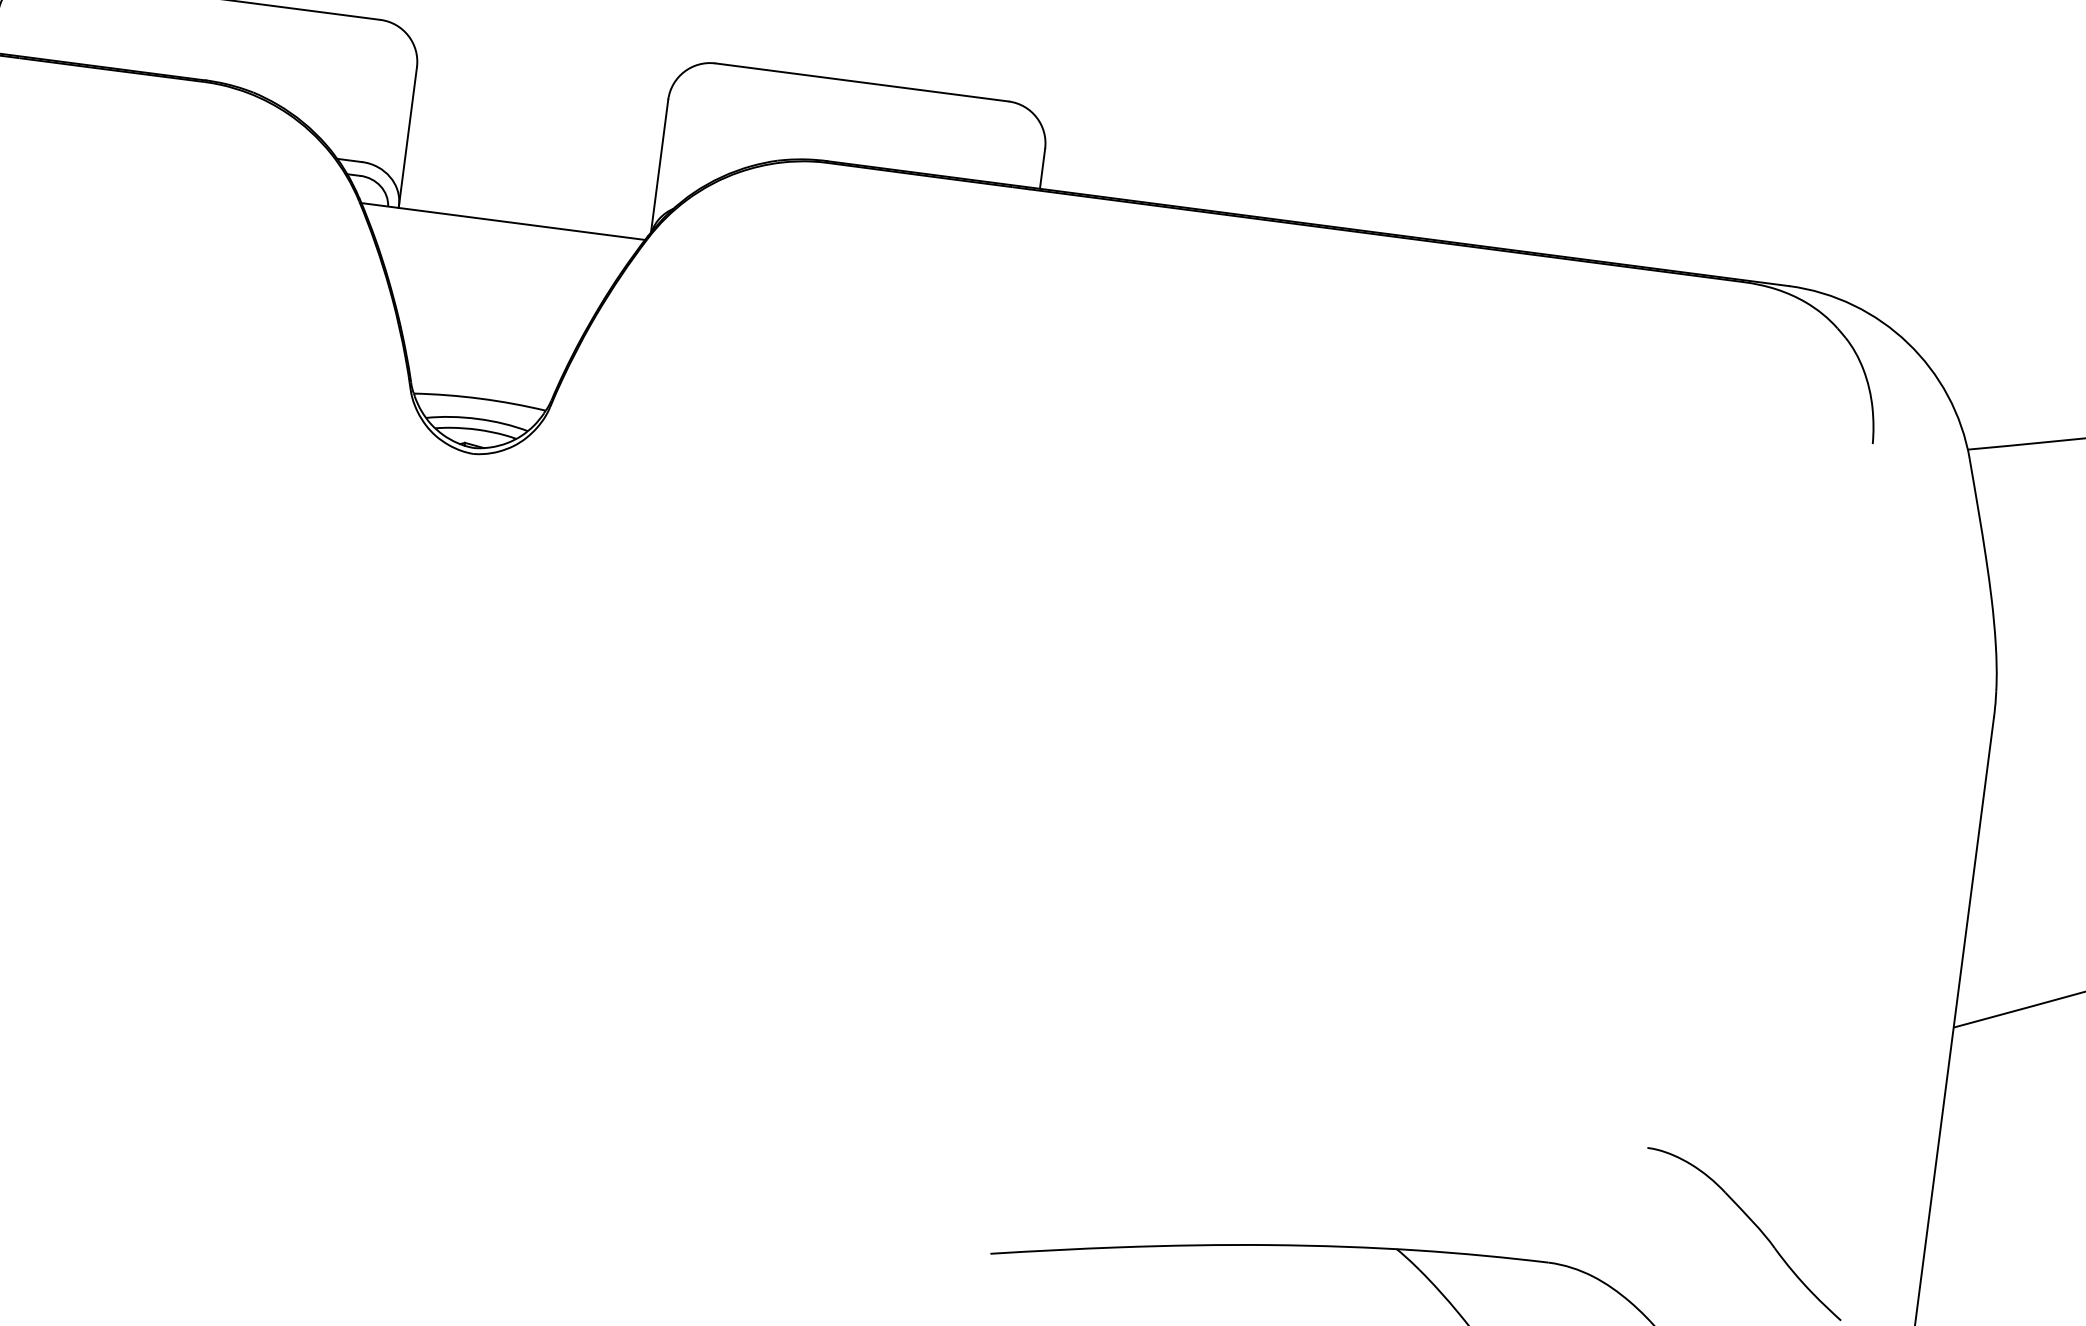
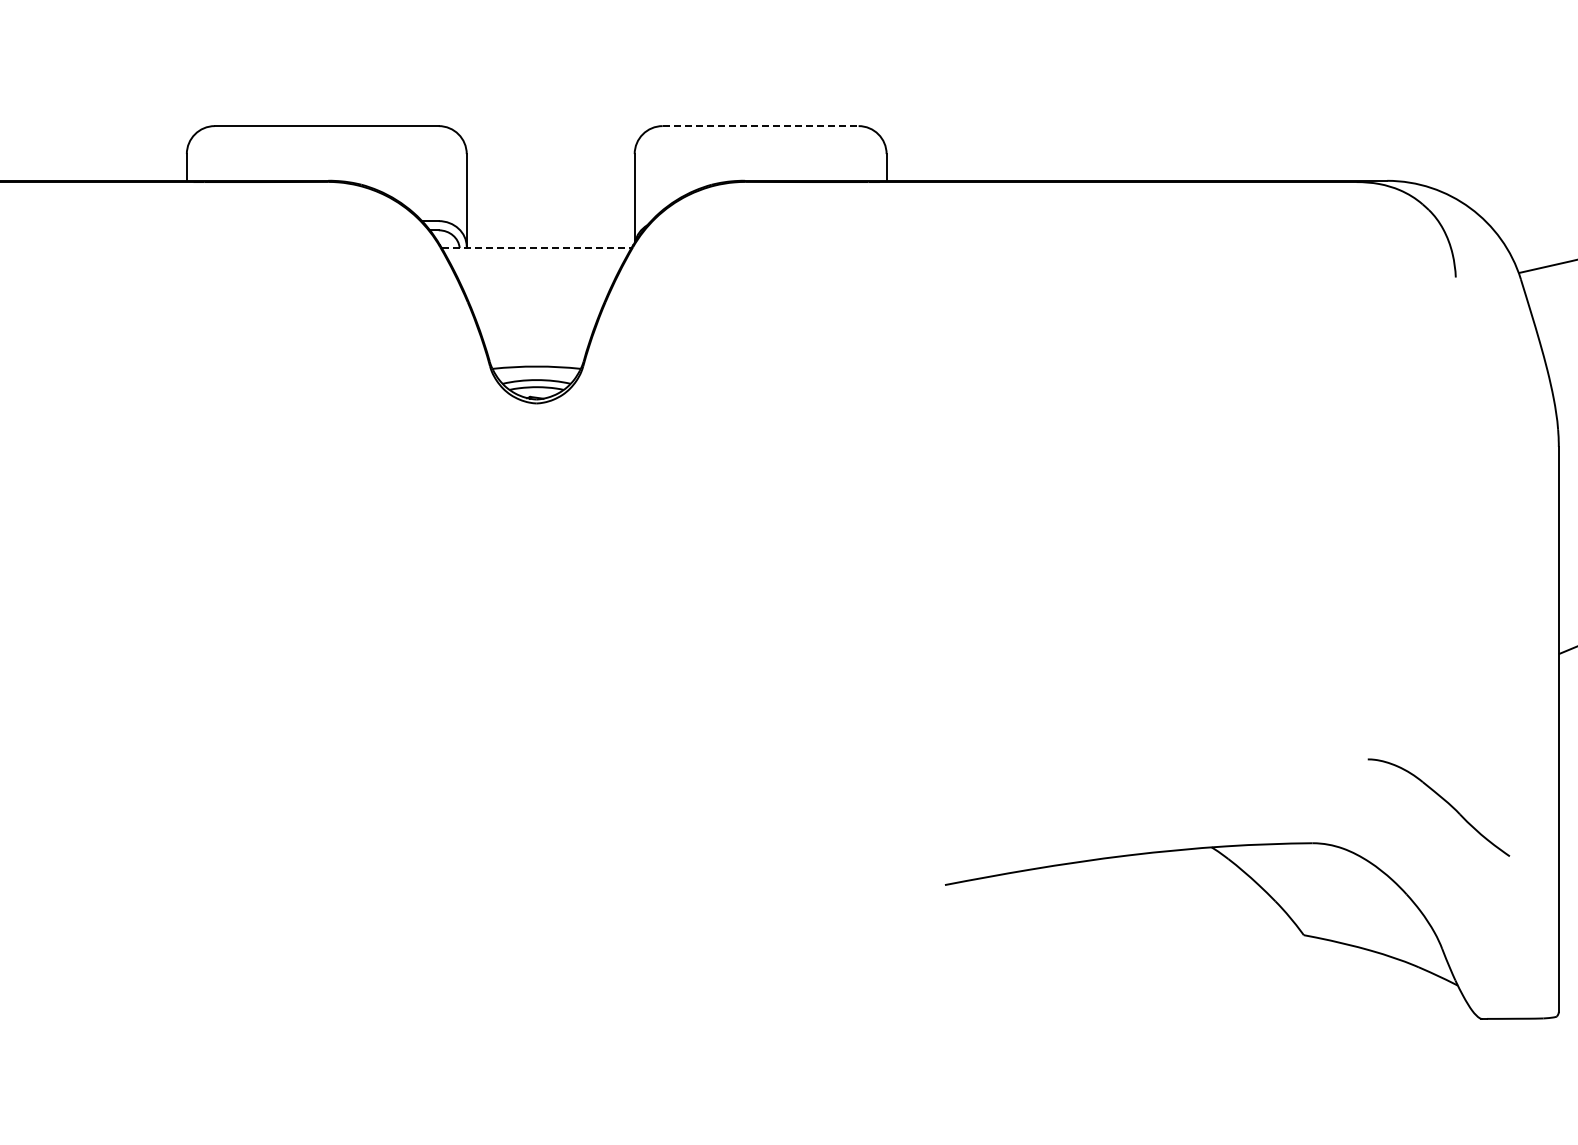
line: (861, 83) -> (760, 126), solid -> dashed
line: (502, 222) -> (536, 248), solid -> dashed

